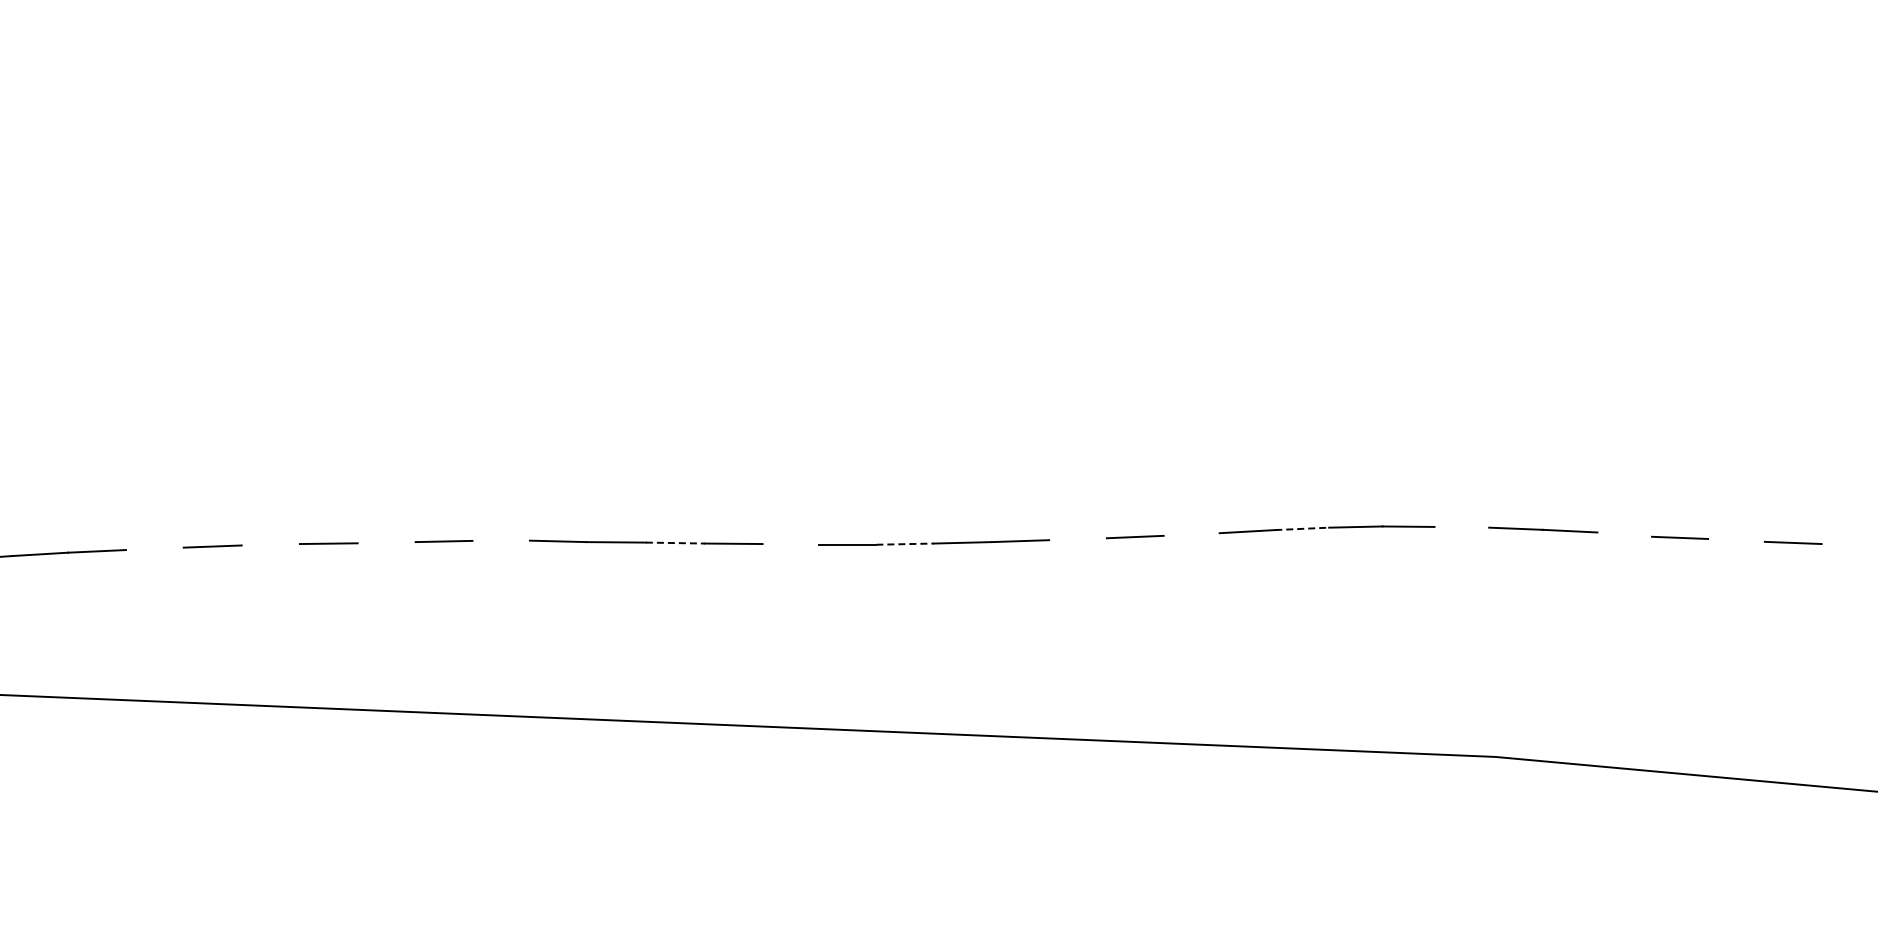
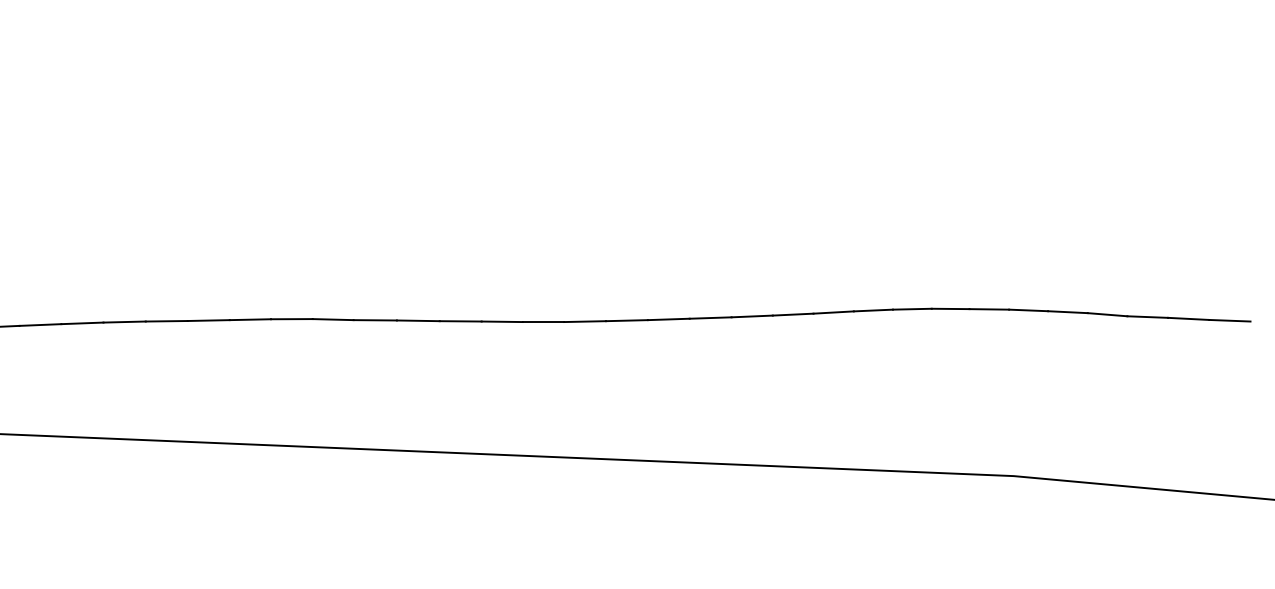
line: (1461, 526) -> (989, 308), added
line: (1302, 528) -> (873, 310), dashed -> solid
line: (1191, 534) -> (793, 314), added
line: (1624, 534) -> (1107, 314), added
line: (1077, 539) -> (710, 318), added
line: (1736, 539) -> (1188, 318), added
line: (500, 540) -> (291, 318), added
line: (386, 542) -> (208, 320), added
line: (675, 543) -> (418, 321), dashed -> solid
line: (270, 544) -> (124, 321), added
line: (790, 544) -> (501, 321), added
line: (905, 544) -> (585, 321), dashed -> solid
line: (154, 548) -> (40, 324), added

